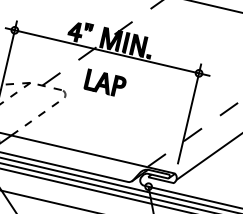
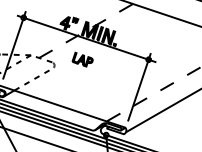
part: (104, 81) -> (82, 59), size x0.7

